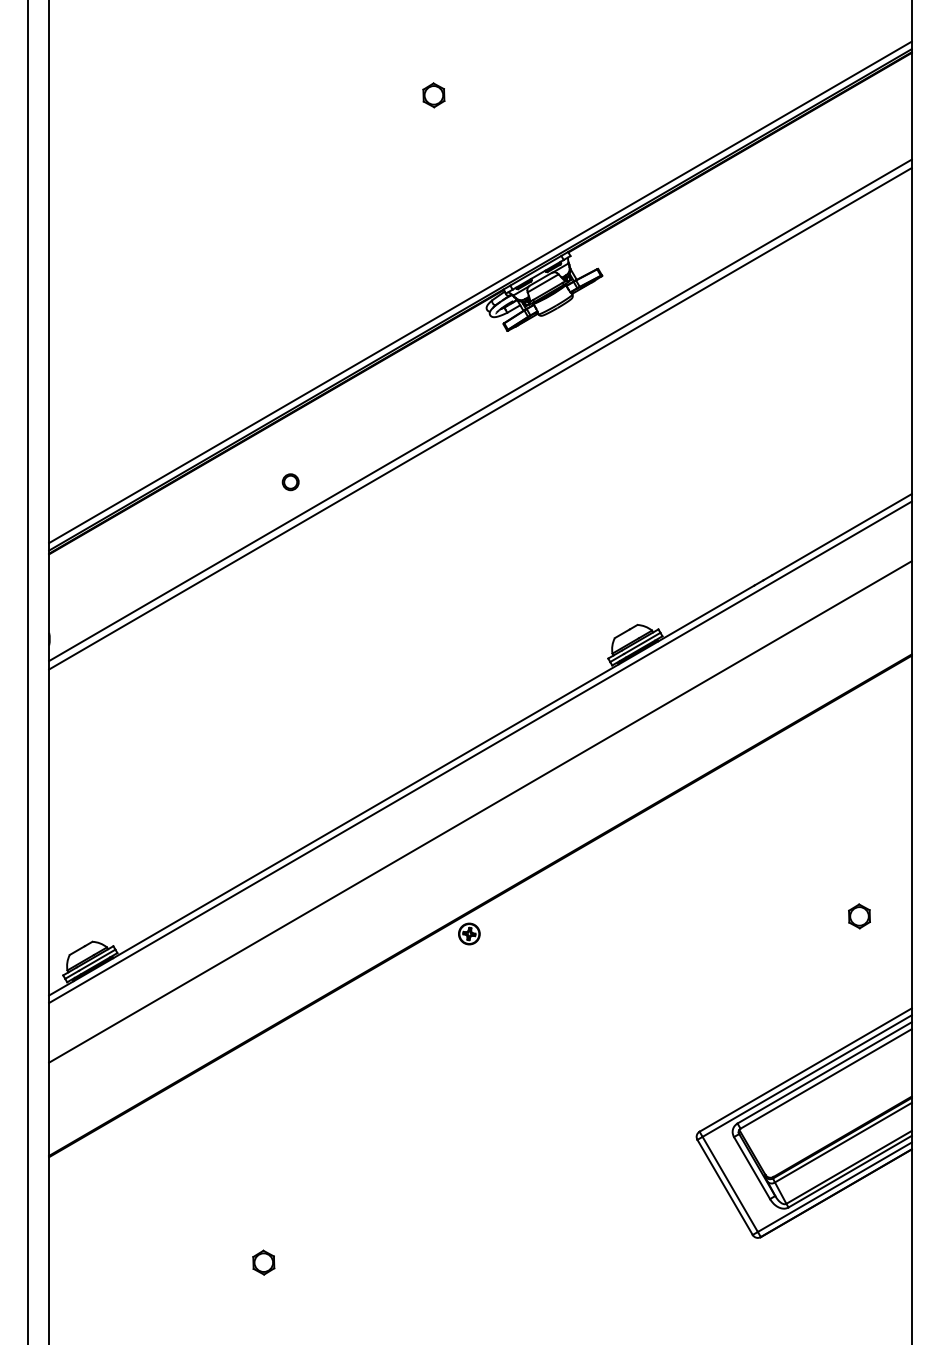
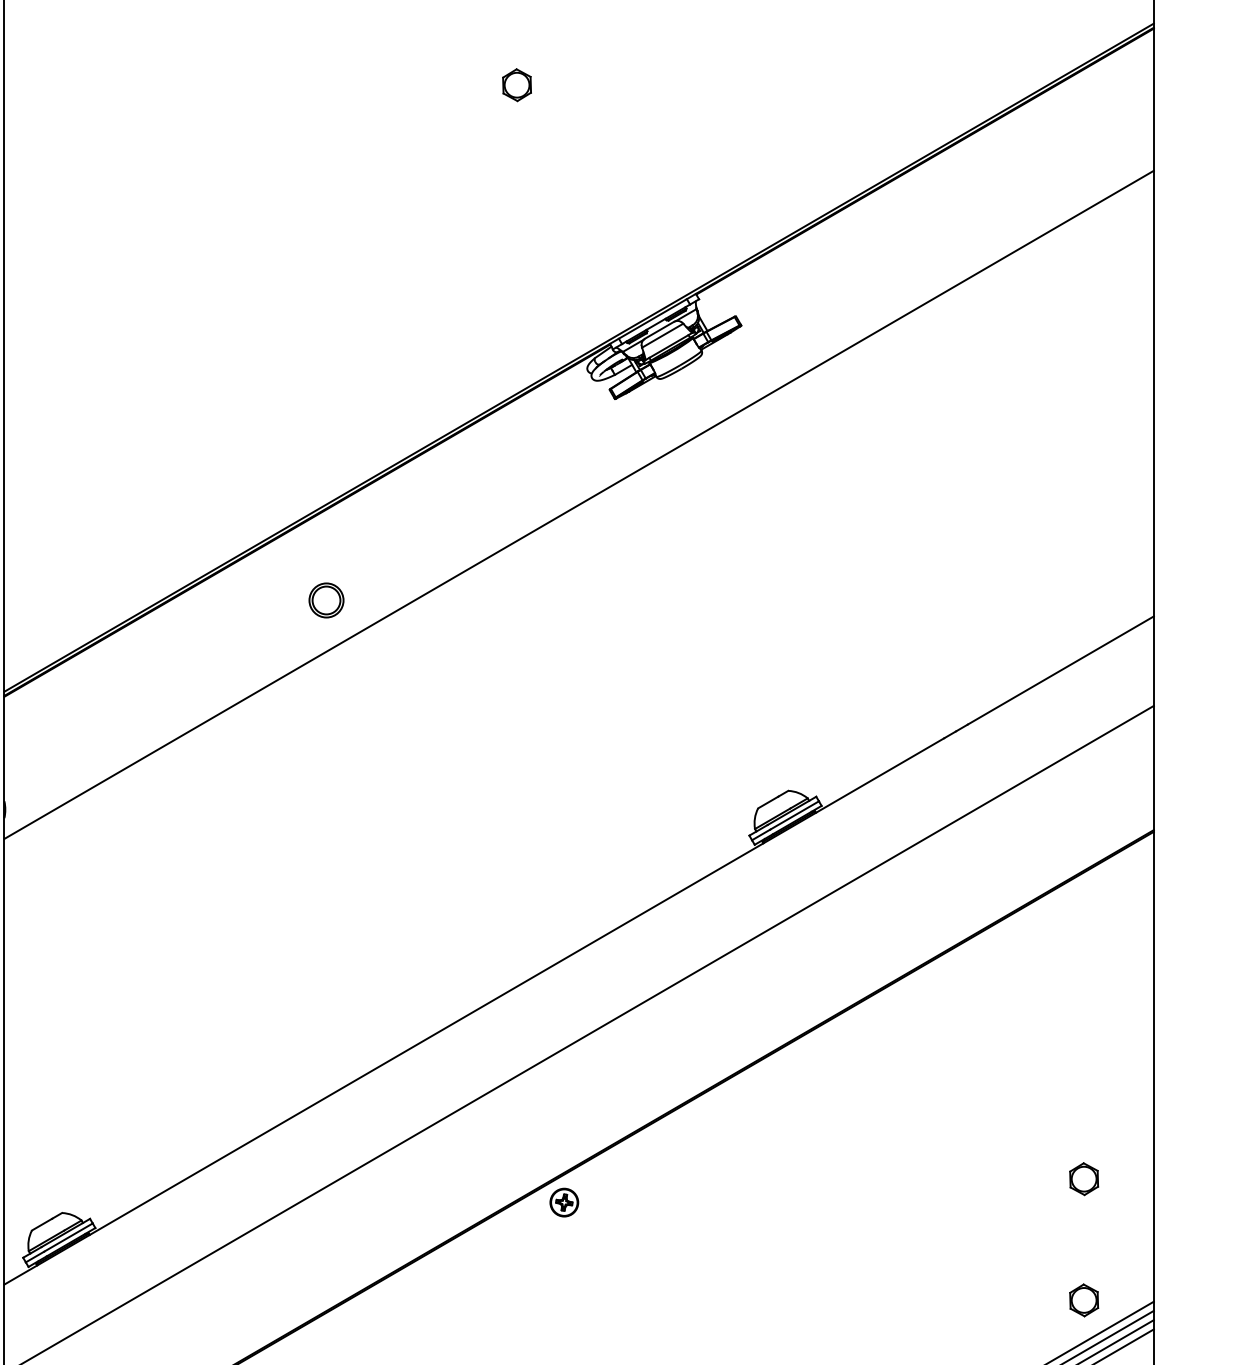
line: (480, 292) -> (579, 347), removed
line: (480, 418) -> (579, 515), removed
part: (290, 482) -> (326, 601), size x1.6
line: (480, 752) -> (579, 960), removed
part: (859, 1007) -> (1084, 1300), added

